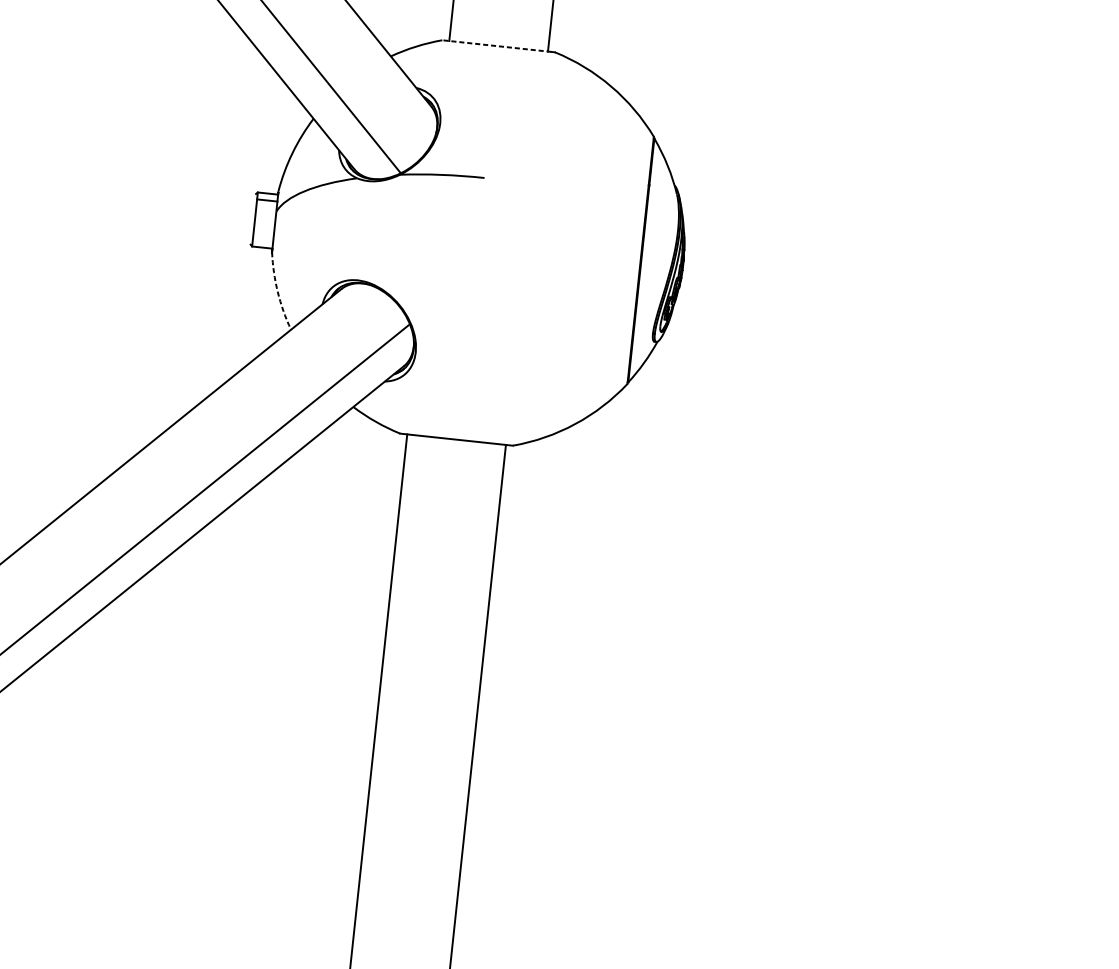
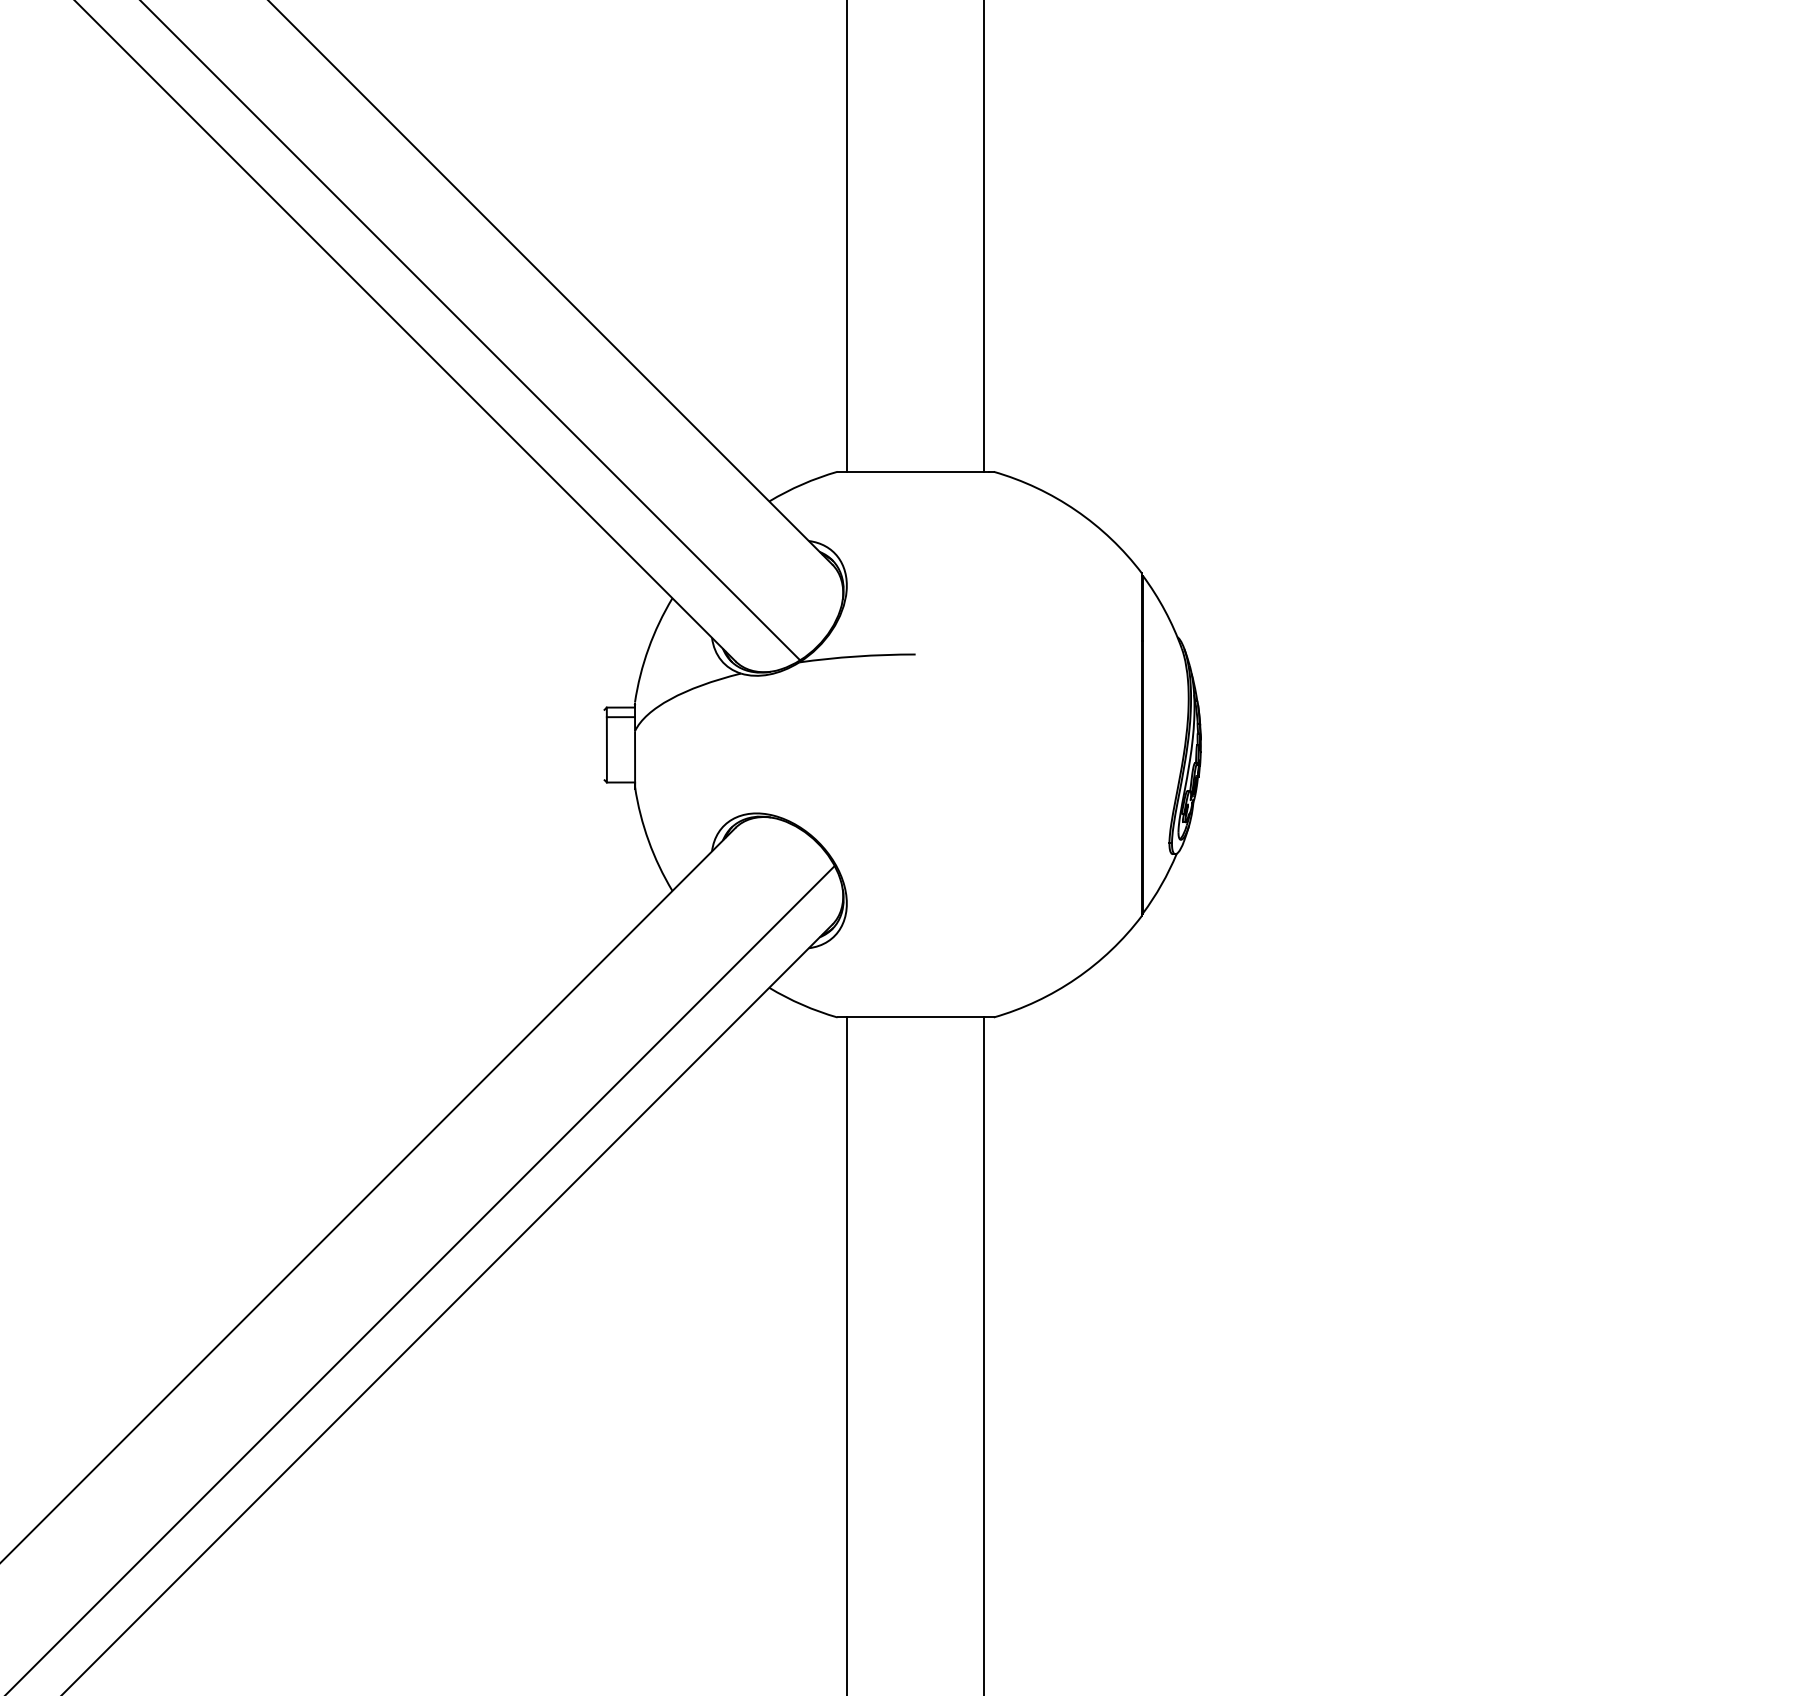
line: (497, 45) -> (913, 471), dashed -> solid
arc: (277, 292) -> (648, 841), dashed -> solid

